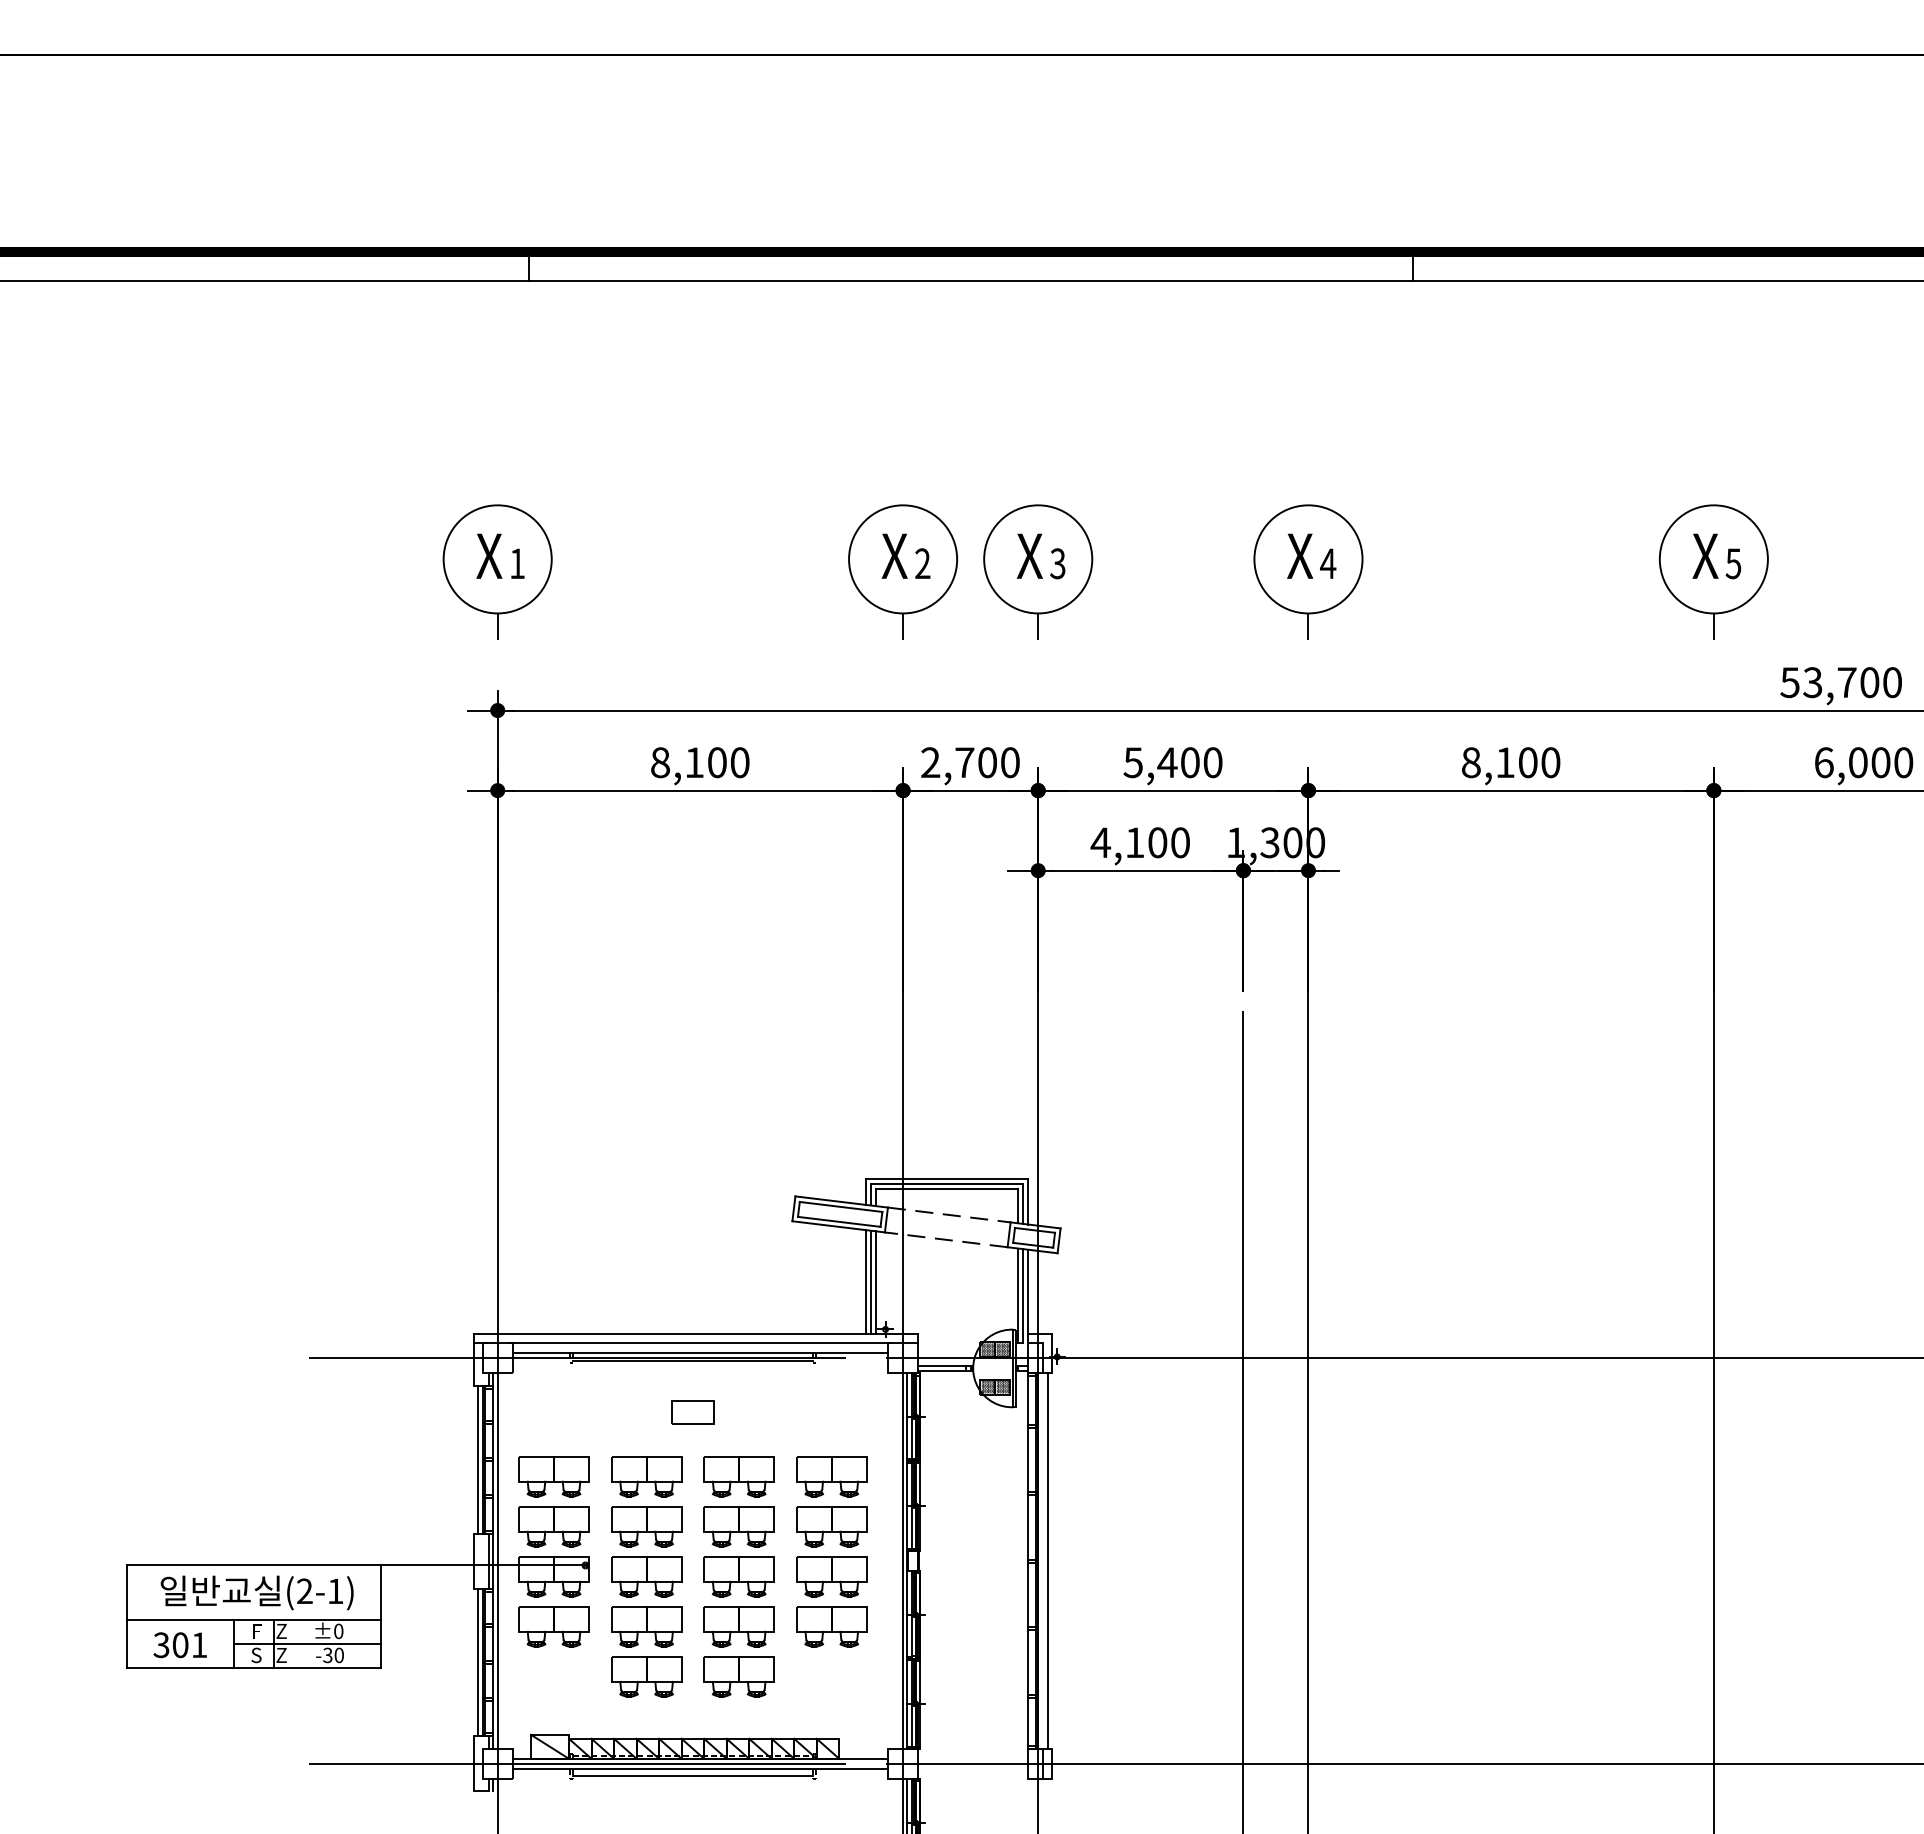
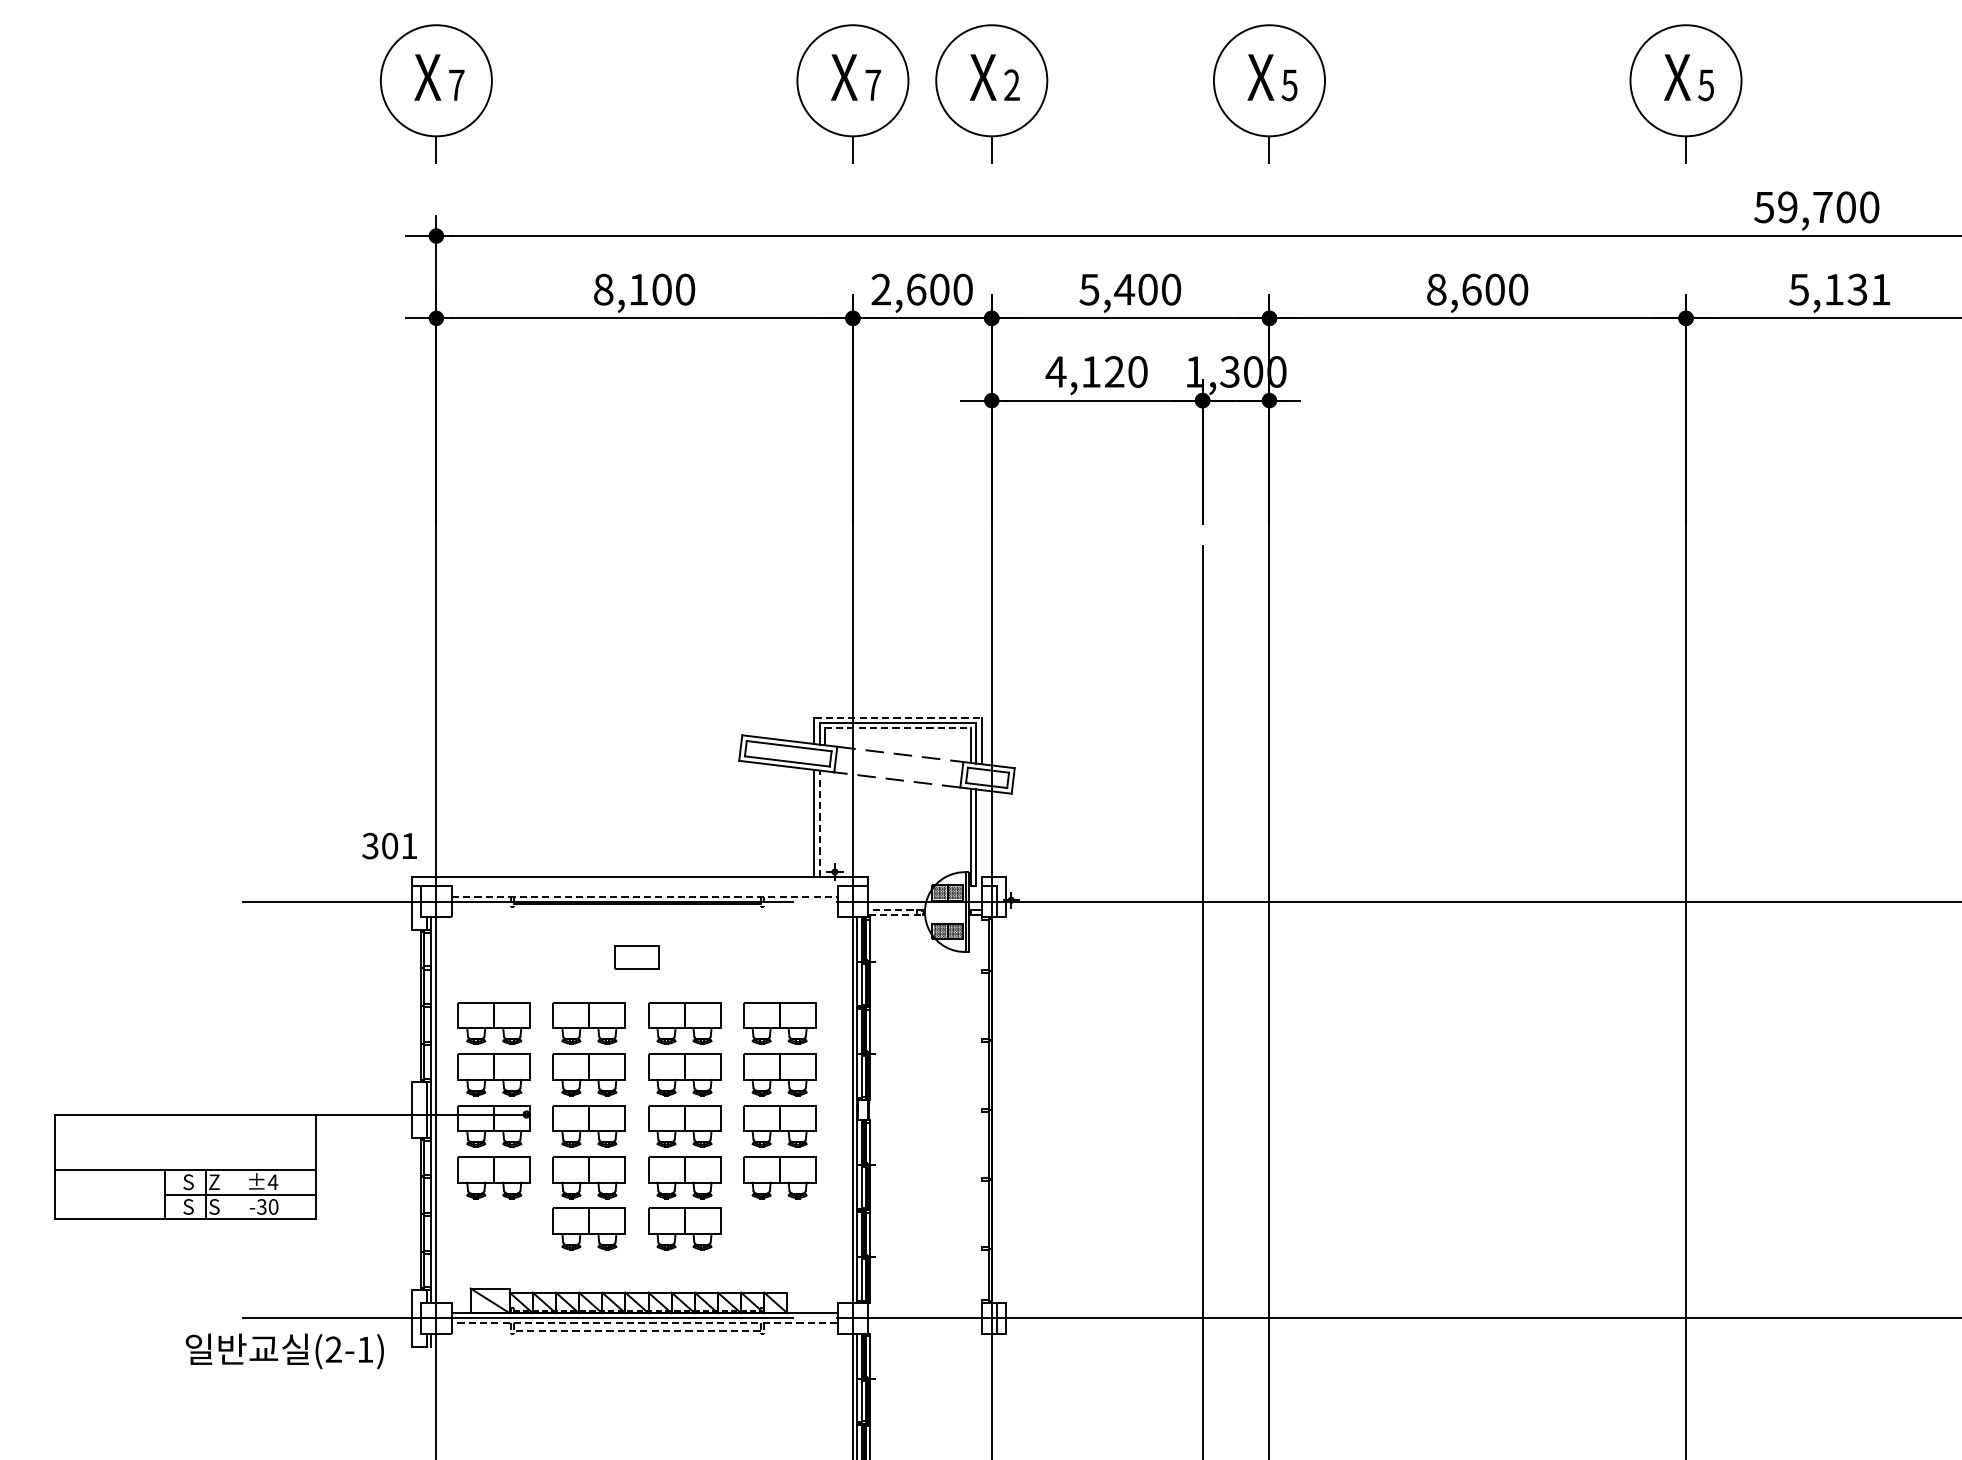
text: (517, 563) -> (456, 84), 1 -> 7
text: (922, 563) -> (872, 84), 2 -> 7
text: (1328, 563) -> (1290, 84), 4 -> 5
text: (1057, 564) -> (1011, 86), 3 -> 2
text: (1812, 682) -> (1787, 207), 53,700 -> 59,700
text: (964, 762) -> (916, 289), 2,700 -> 2,600
text: (1505, 762) -> (1471, 289), 8,100 -> 8,600
text: (1863, 762) -> (1839, 289), 6,000 -> 5,131
text: (1157, 842) -> (1114, 371), 4,100 -> 4,120
line: (947, 1179) -> (898, 717), solid -> dashed
line: (947, 1189) -> (898, 728), solid -> dashed
line: (870, 1282) -> (819, 823), solid -> dashed
line: (875, 1282) -> (824, 823), removed
line: (1028, 1291) -> (981, 833), removed
line: (700, 1343) -> (644, 886), removed
line: (700, 1353) -> (644, 896), solid -> dashed
line: (970, 1368) -> (922, 912), solid -> dashed
line: (477, 1459) -> (415, 1005), removed
line: (1028, 1560) -> (981, 1109), removed
line: (1048, 1560) -> (1002, 1109), removed
text: (256, 1592) -> (284, 1350), moved
text: (256, 1631) -> (188, 1182), F -> S
text: (338, 1631) -> (272, 1182), ±0 -> ±4
text: (179, 1645) -> (388, 846), moved
text: (281, 1655) -> (214, 1207), Z -> S
line: (477, 1662) -> (415, 1214), removed
line: (700, 1768) -> (644, 1323), solid -> dashed
line: (692, 1776) -> (636, 1331), solid -> dashed

